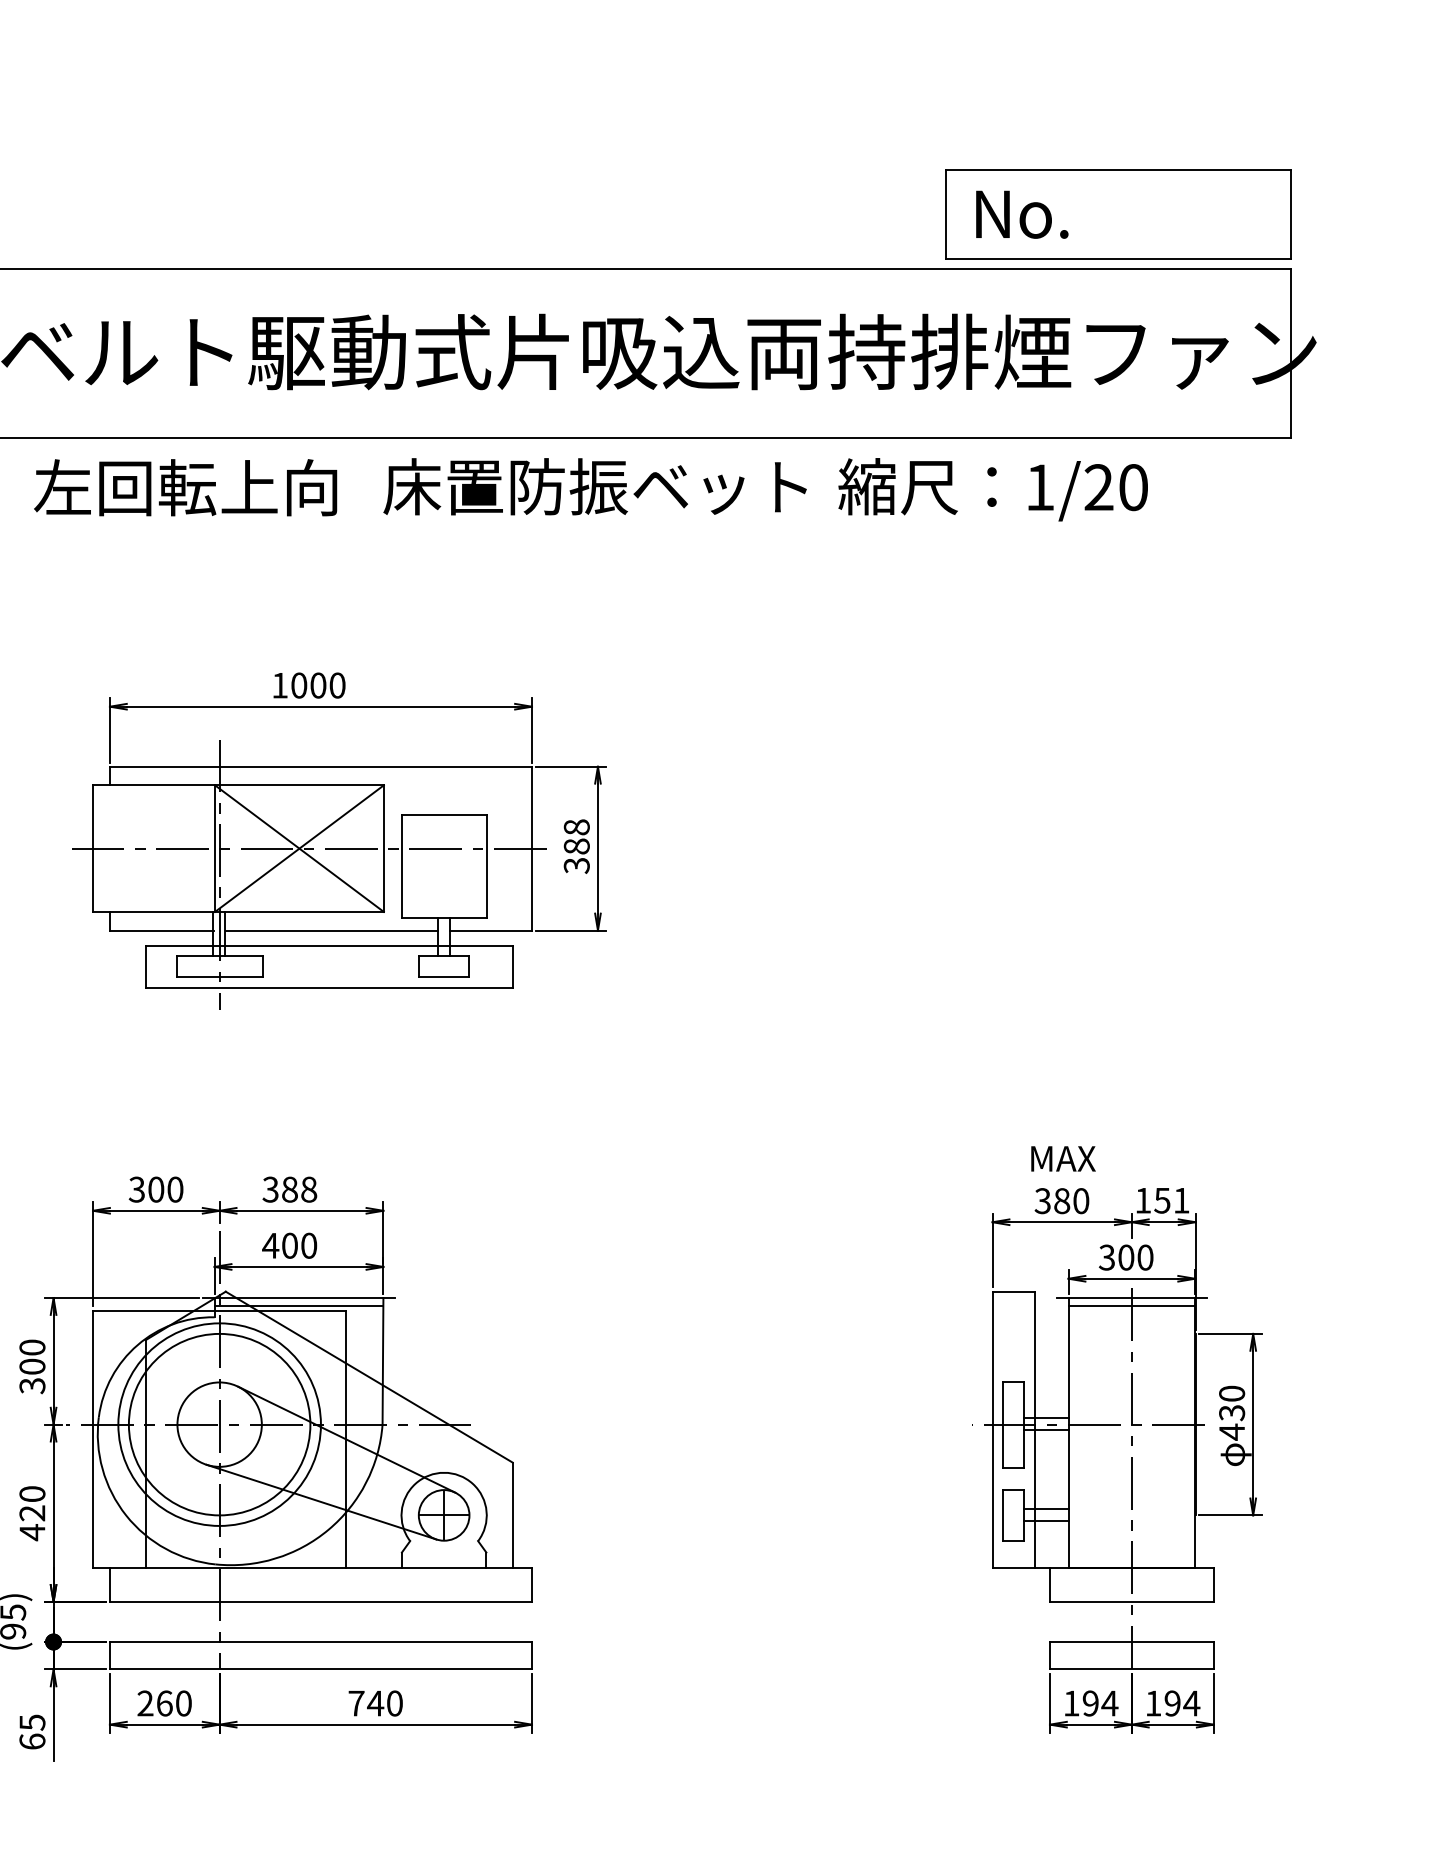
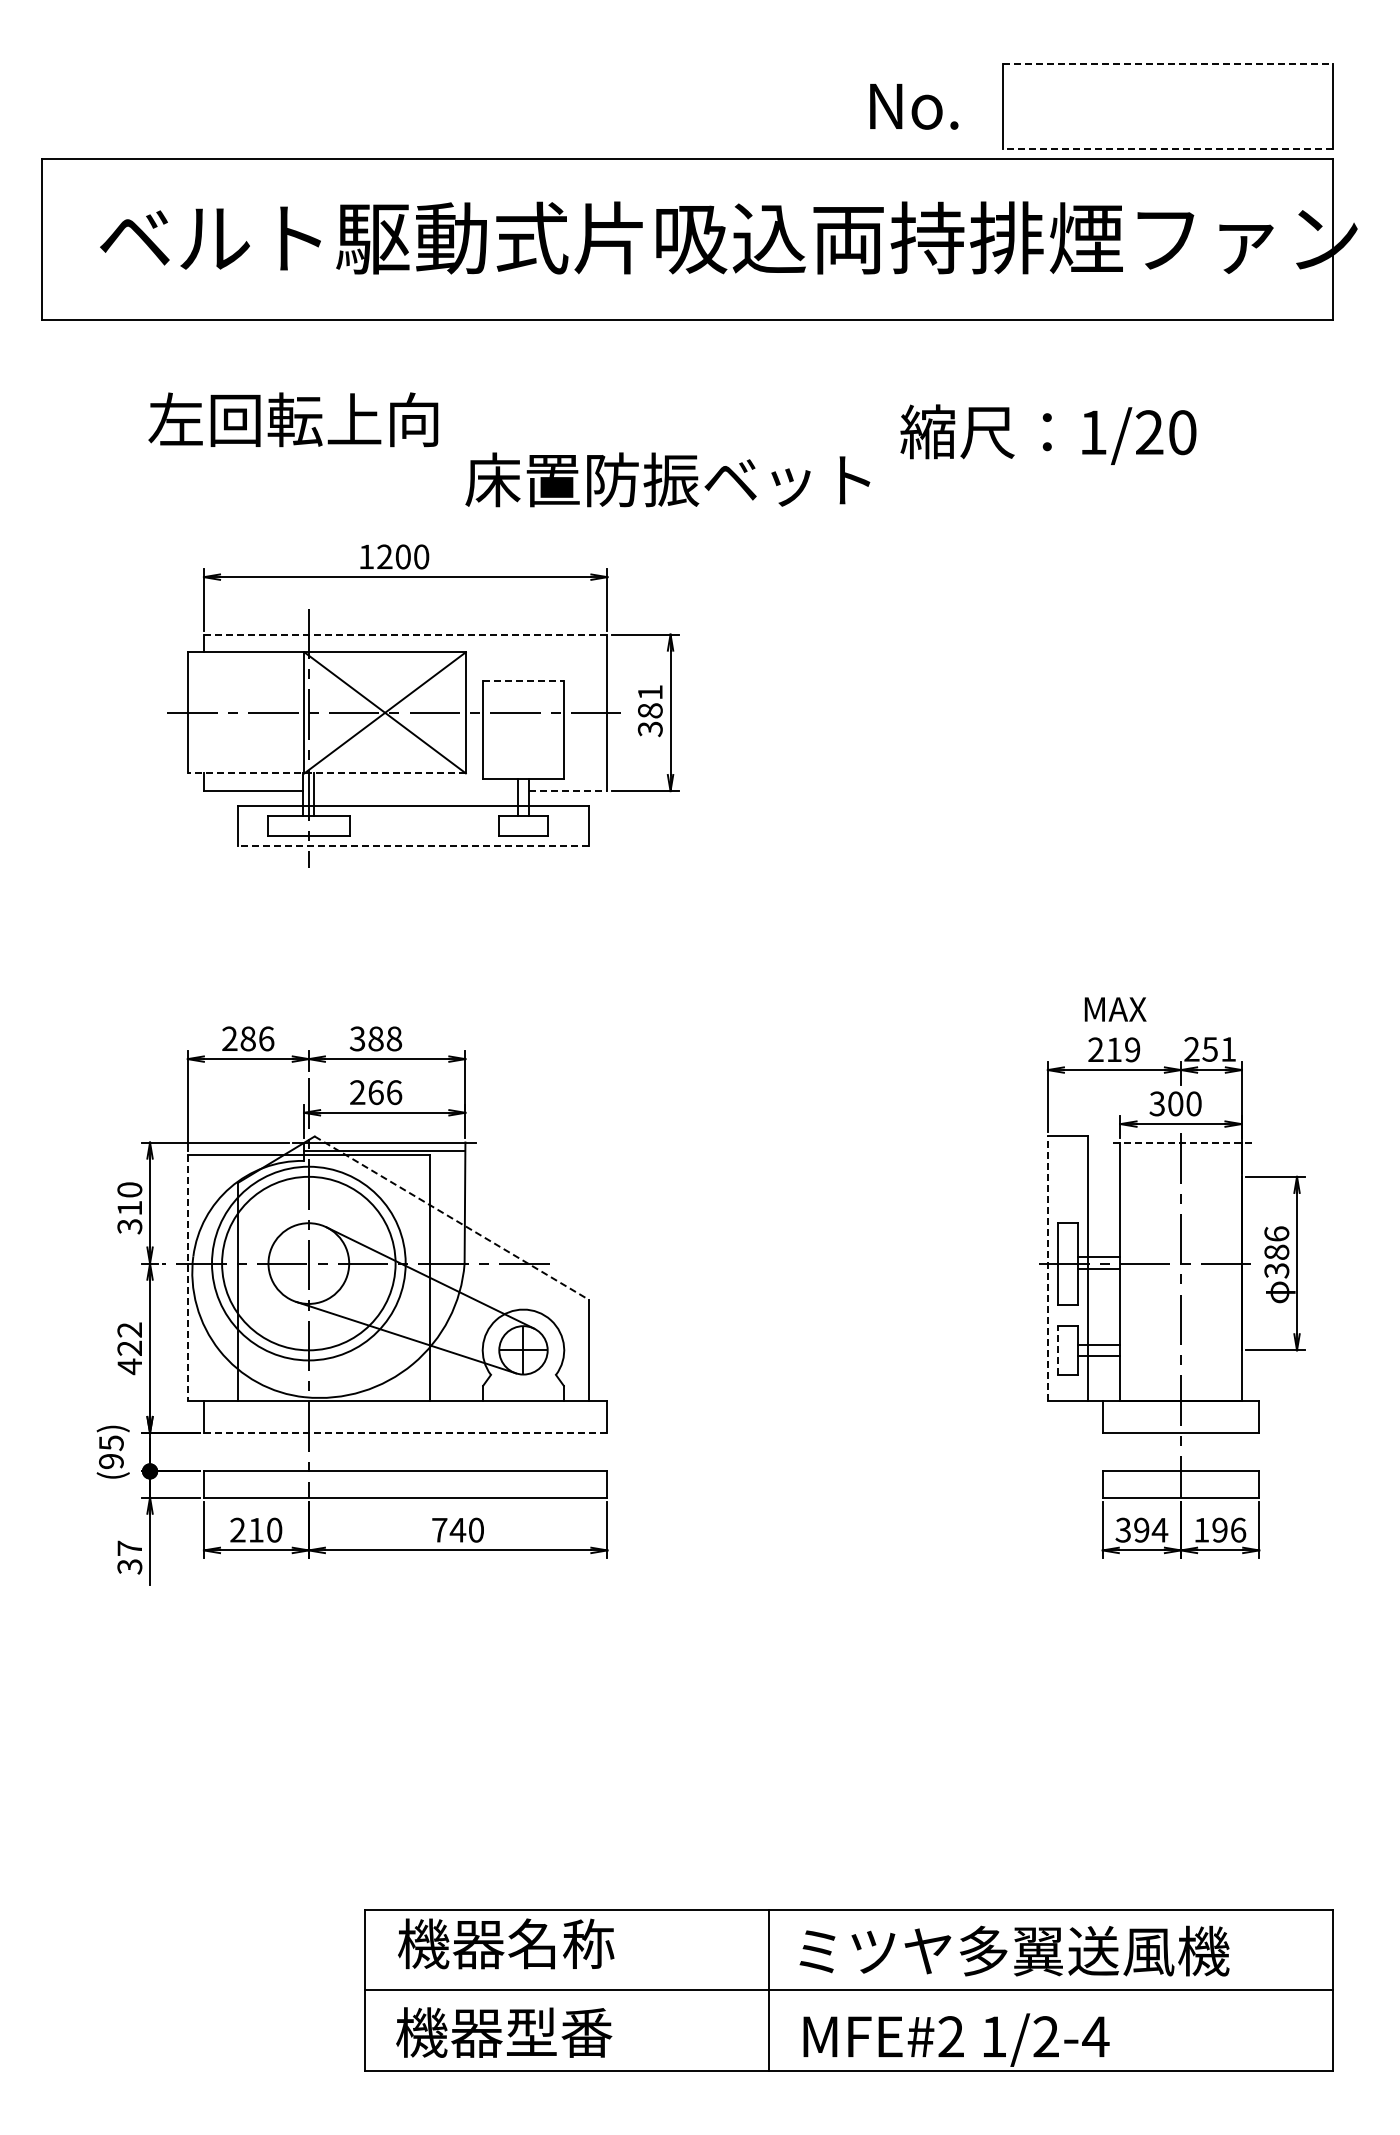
line: (1118, 170) -> (1168, 64), solid -> dashed
text: (1022, 214) -> (914, 106), moved
line: (1117, 259) -> (1167, 149), solid -> dashed
text: (594, 486) -> (667, 479), moved
text: (185, 487) -> (293, 419), moved
text: (993, 489) -> (1048, 434), moved
text: (298, 685) -> (384, 556), 1000 -> 1200
line: (320, 766) -> (405, 634), solid -> dashed
line: (444, 814) -> (523, 680), solid -> dashed
text: (576, 827) -> (650, 692), 388 -> 381
line: (238, 912) -> (326, 773), solid -> dashed
line: (331, 930) -> (415, 791), removed
line: (491, 930) -> (568, 791), solid -> dashed
line: (329, 988) -> (413, 846), solid -> dashed
text: (156, 1189) -> (248, 1038), 300 -> 286
text: (1062, 1200) -> (1114, 1049), 380 -> 219
text: (1142, 1200) -> (1191, 1049), 151 -> 251
text: (289, 1245) -> (375, 1092), 400 -> 266
line: (1131, 1298) -> (1180, 1142), solid -> dashed
line: (1131, 1306) -> (1180, 1150), removed
text: (32, 1365) -> (129, 1207), 300 -> 310
line: (368, 1377) -> (451, 1218), solid -> dashed
text: (1231, 1413) -> (1276, 1252), 430 -> 386
line: (992, 1429) -> (1047, 1268), solid -> dashed
line: (92, 1440) -> (187, 1278), solid -> dashed
text: (32, 1493) -> (129, 1329), 420 -> 422
line: (1002, 1514) -> (1057, 1349), solid -> dashed
line: (320, 1602) -> (405, 1433), solid -> dashed
text: (164, 1702) -> (256, 1529), 260 -> 210
text: (1070, 1702) -> (1122, 1529), 194 -> 394
text: (1191, 1702) -> (1238, 1529), 194 -> 196
text: (32, 1732) -> (129, 1557), 65 -> 37

